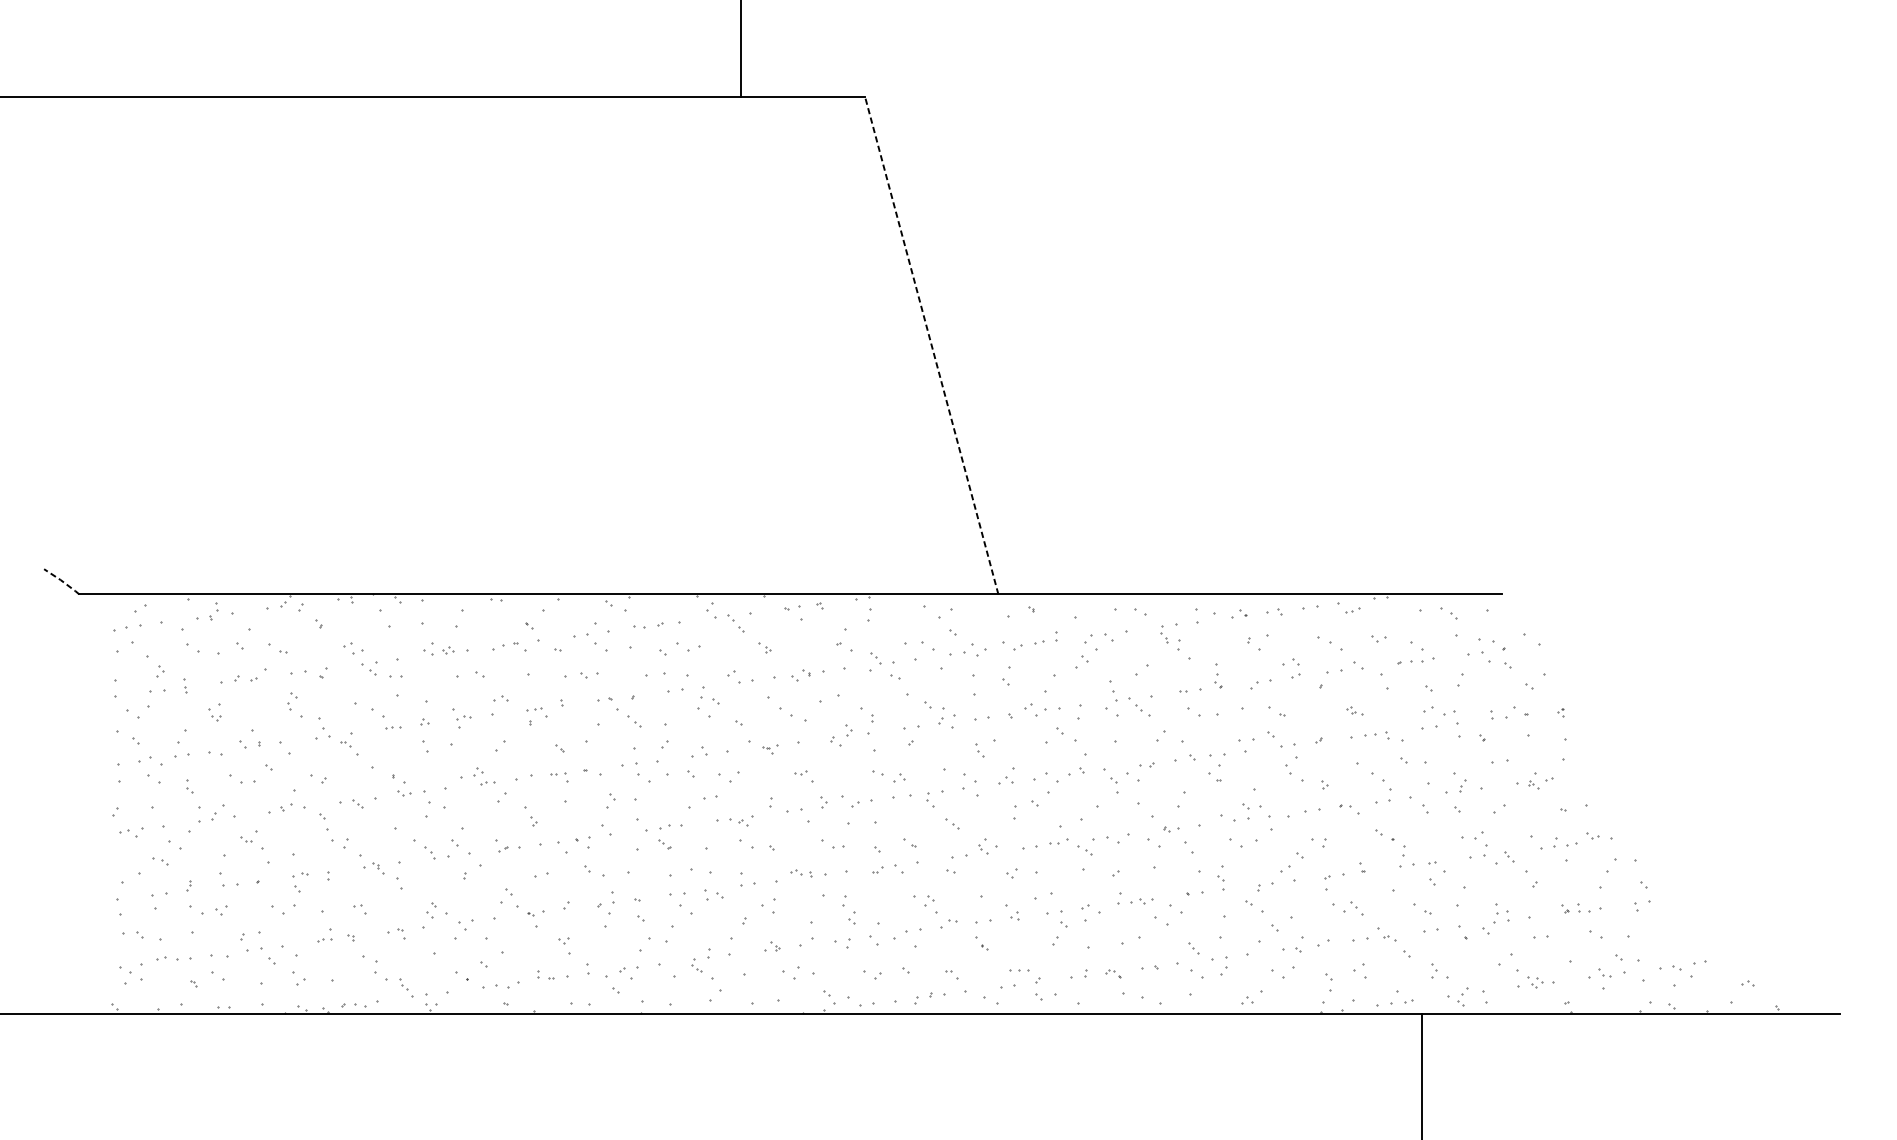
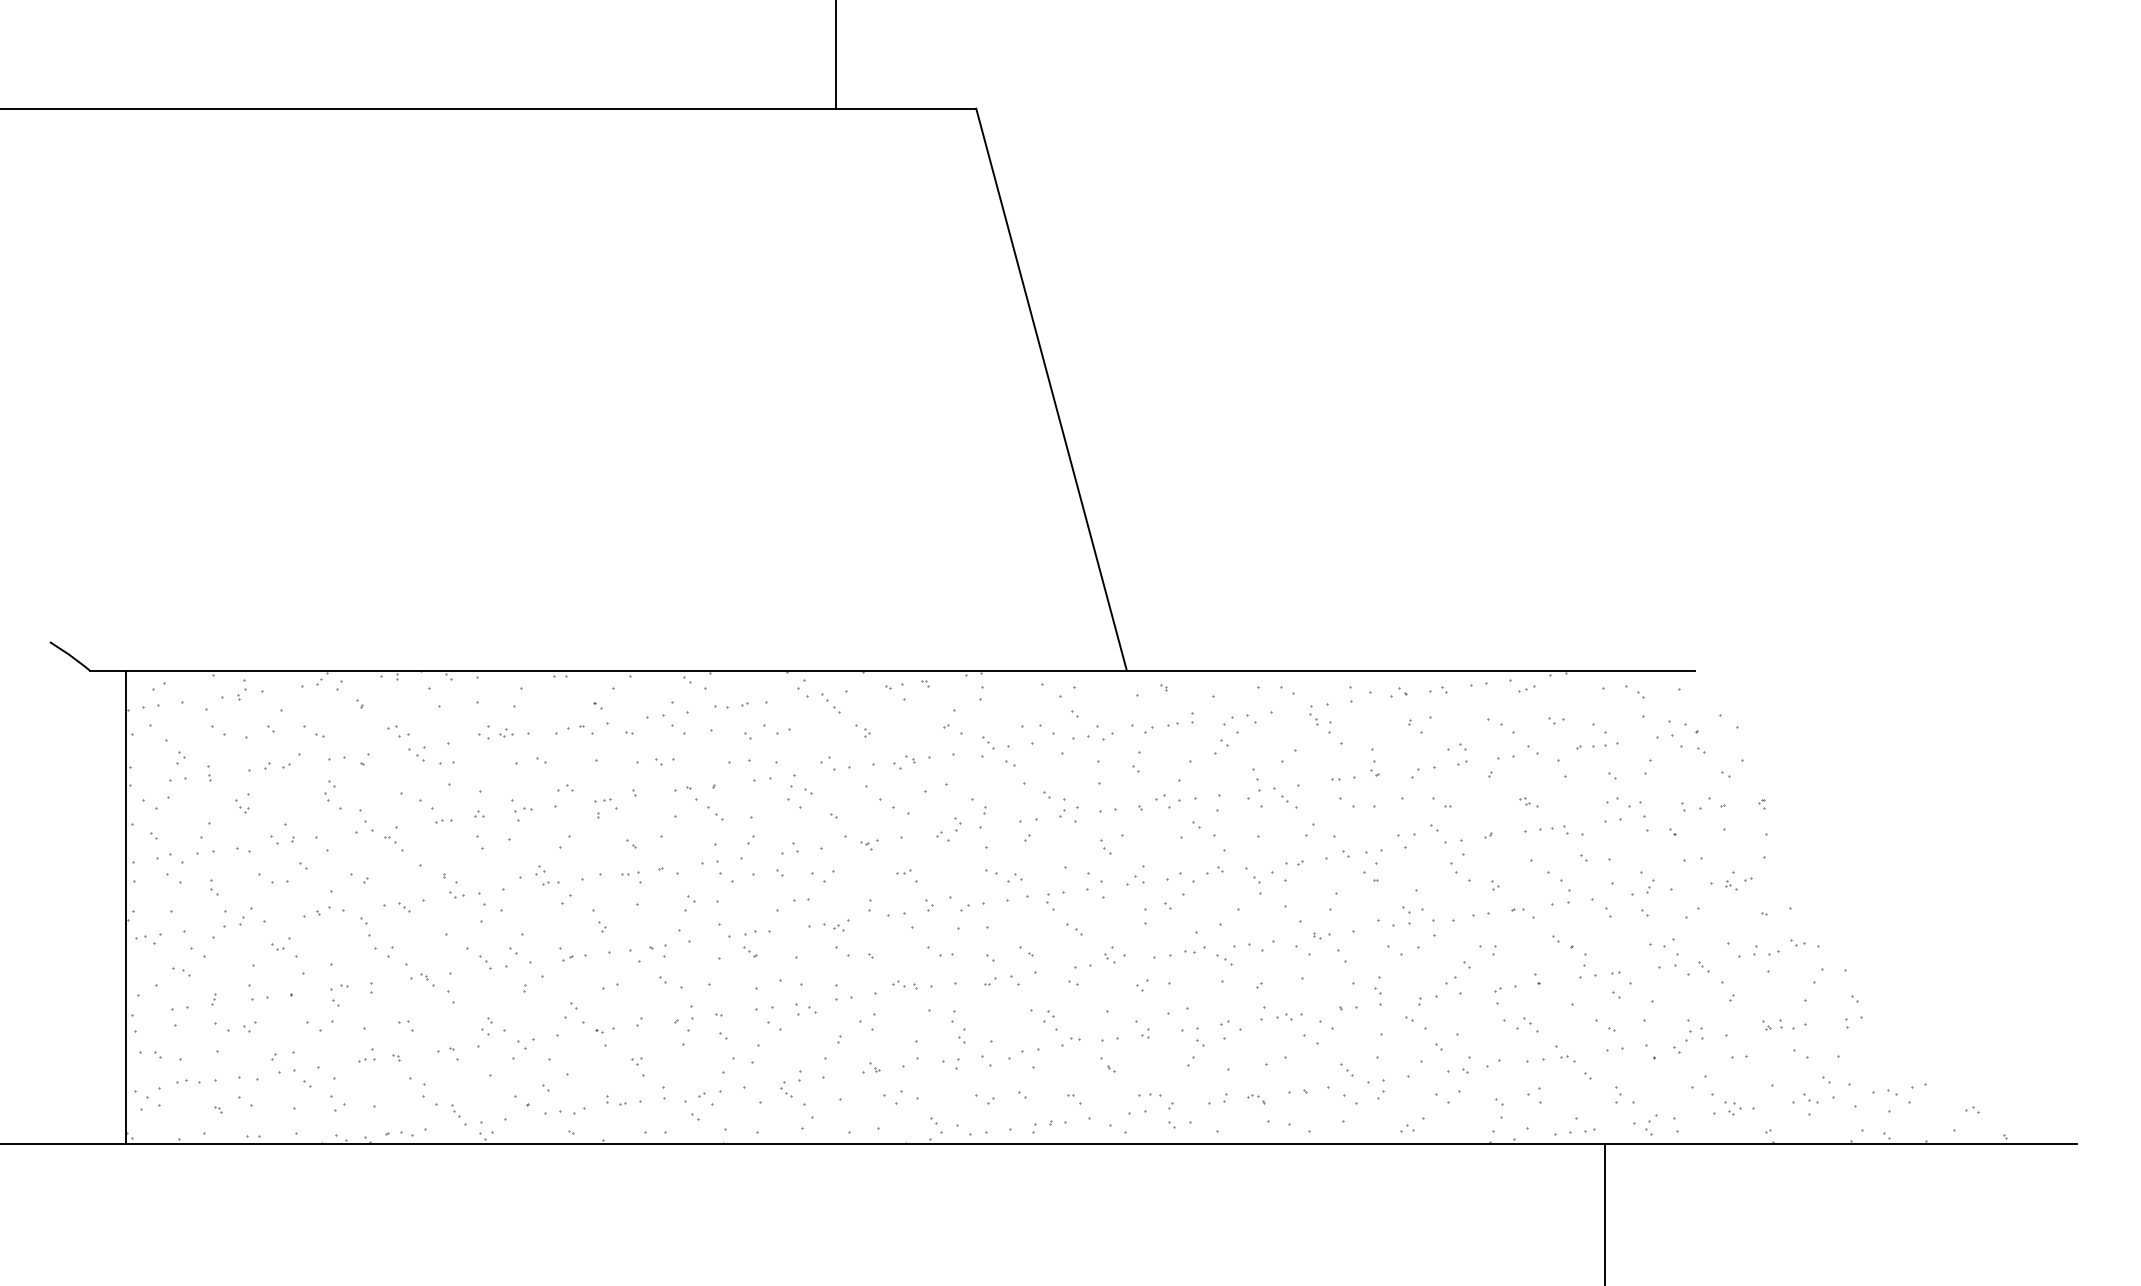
line: (931, 345) -> (1051, 389), dashed -> solid
line: (62, 581) -> (70, 655), dashed -> solid
line: (111, 803) -> (126, 906), added

